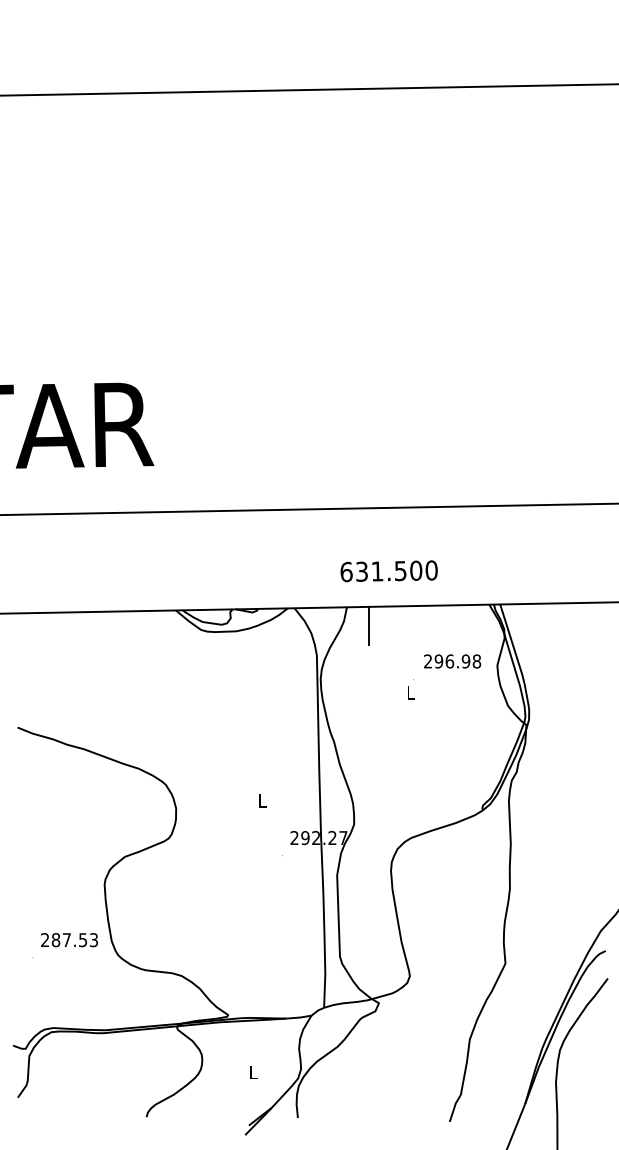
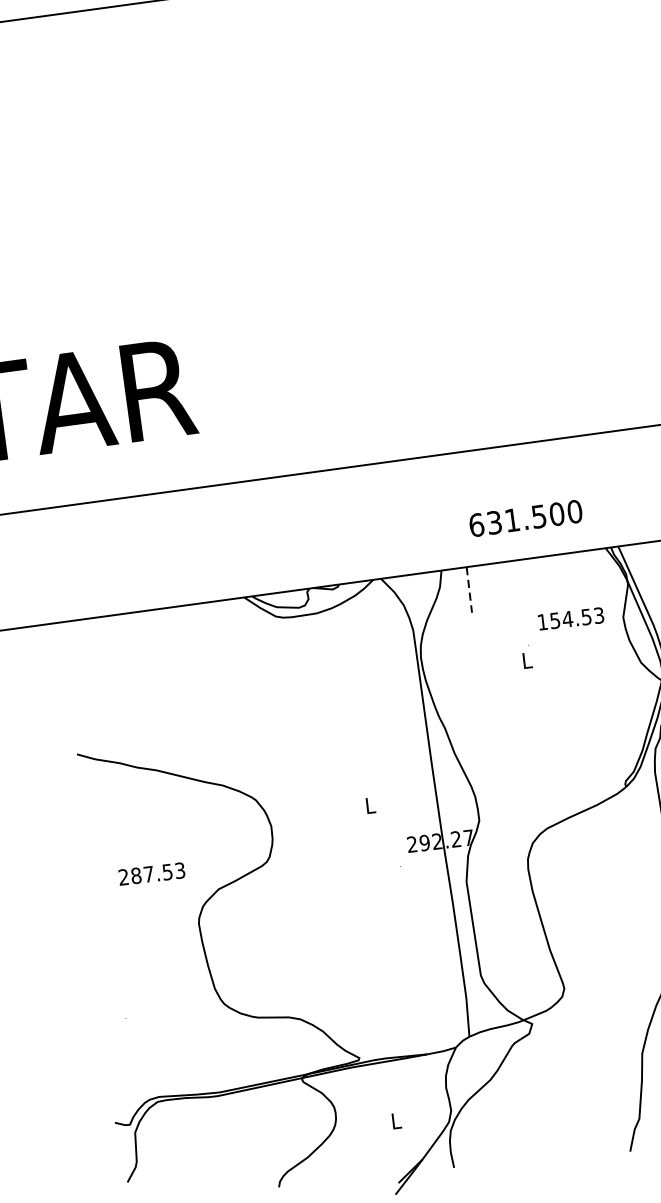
text: (388, 571) -> (525, 518), moved
line: (368, 626) -> (469, 589), solid -> dashed
text: (452, 661) -> (570, 618), 296.98 -> 154.53
text: (69, 940) -> (151, 874), moved

